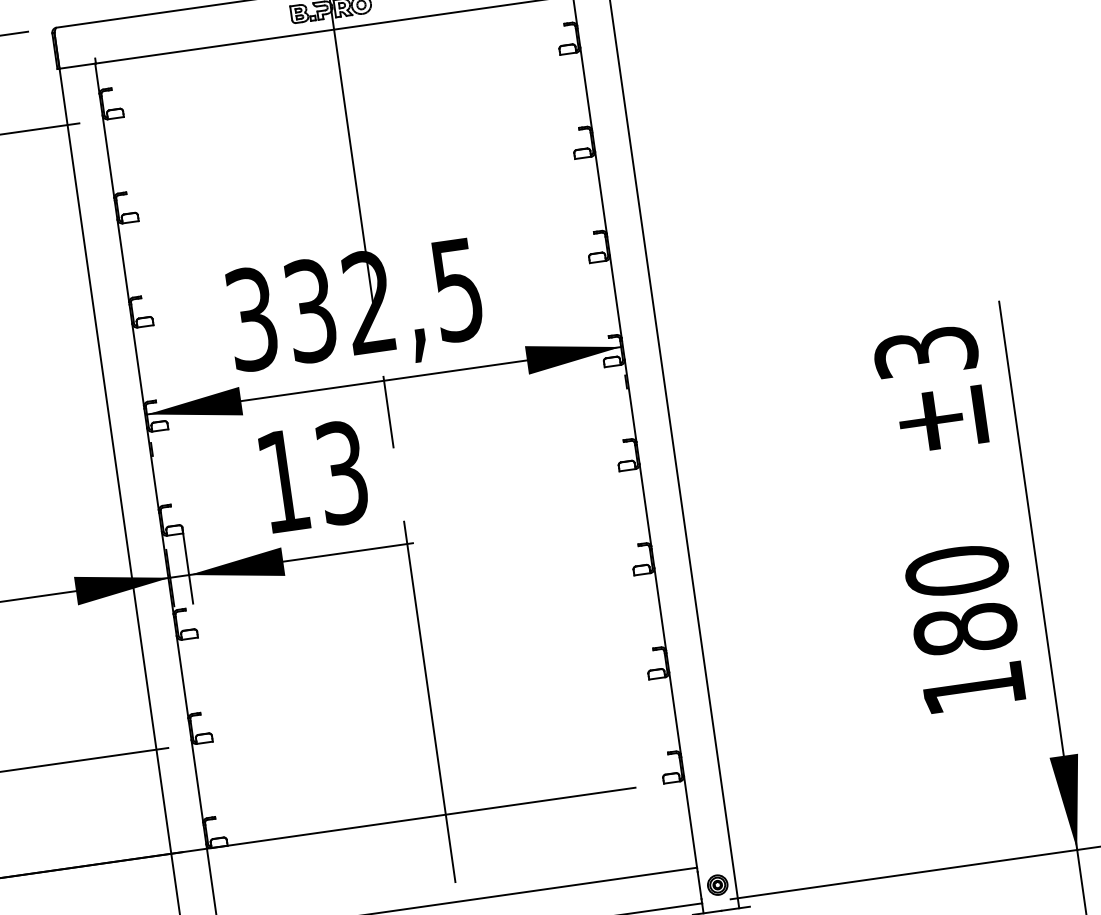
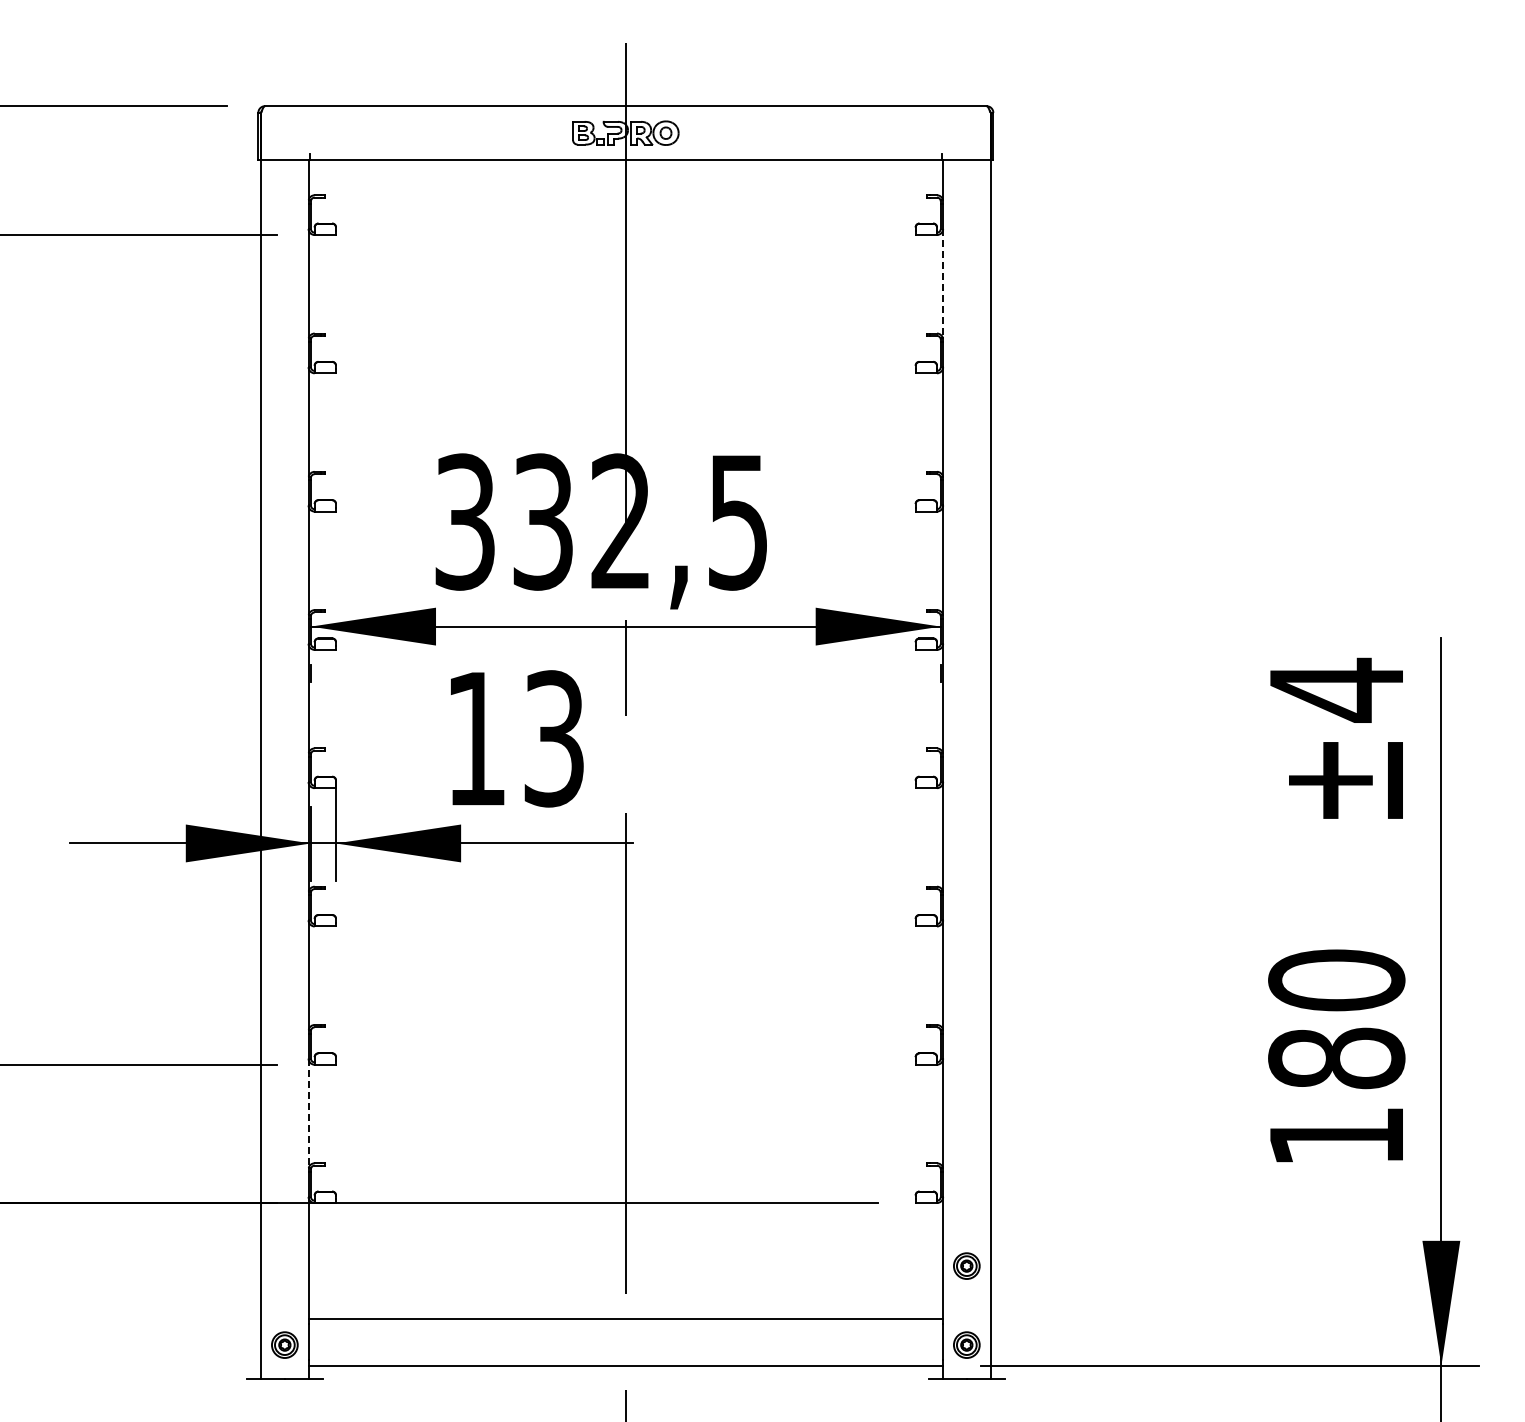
line: (586, 88) -> (943, 283), solid -> dashed
text: (925, 351) -> (1336, 689), ±3 -> ±4
line: (197, 781) -> (308, 1113), solid -> dashed
part: (708, 825) -> (966, 1265), added

